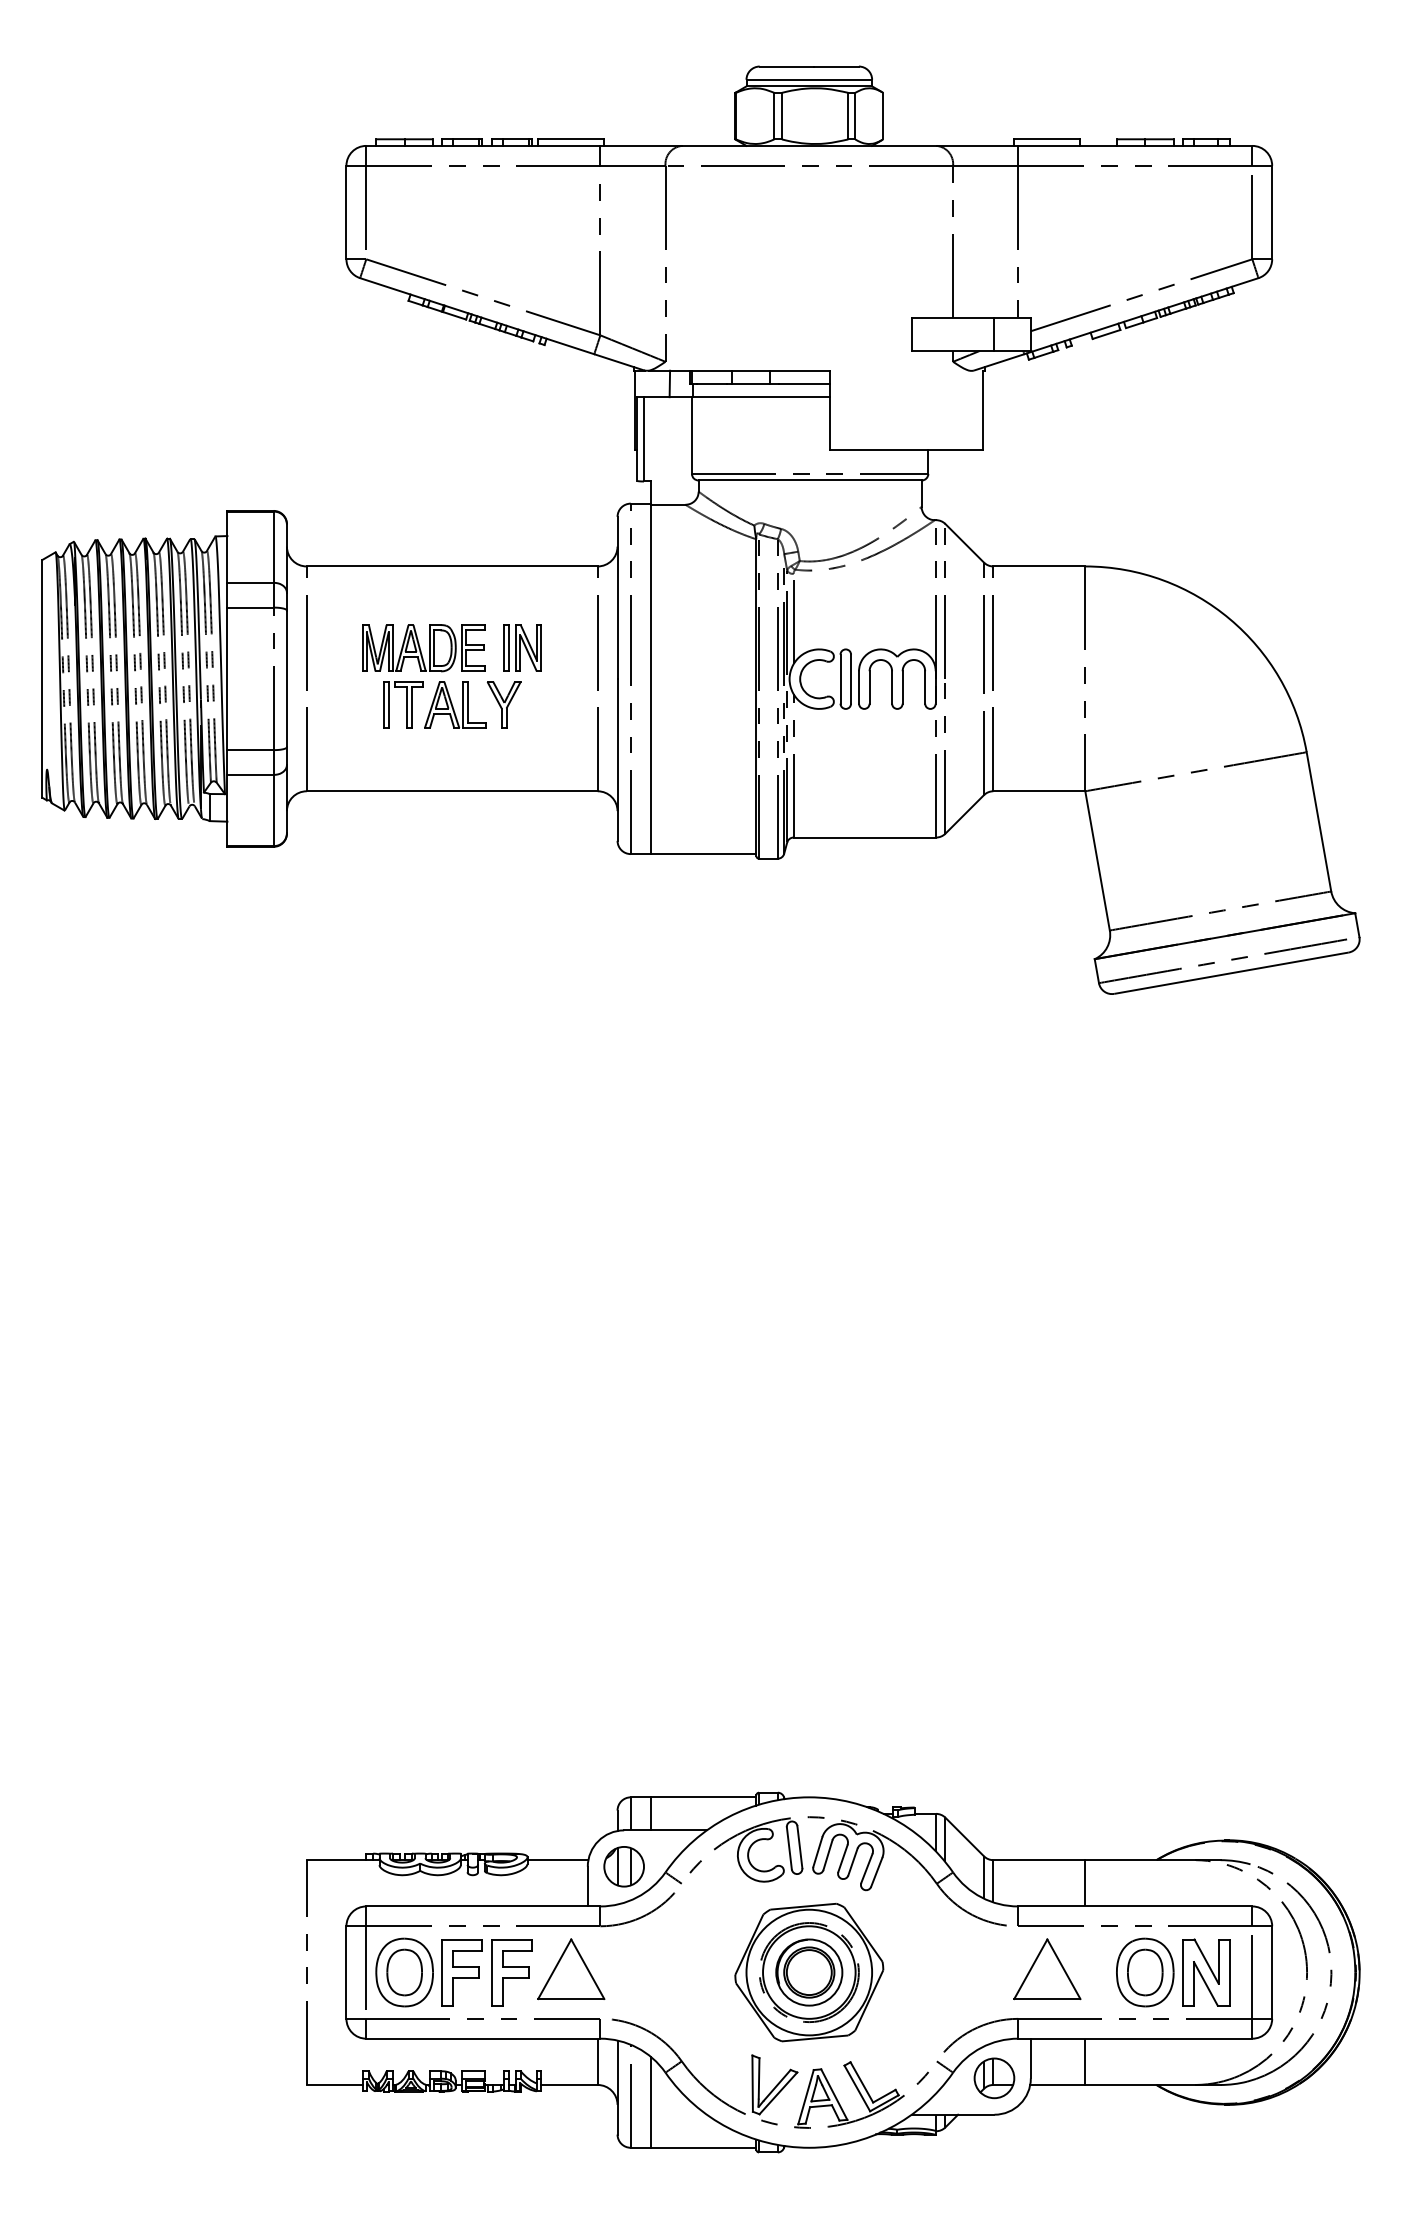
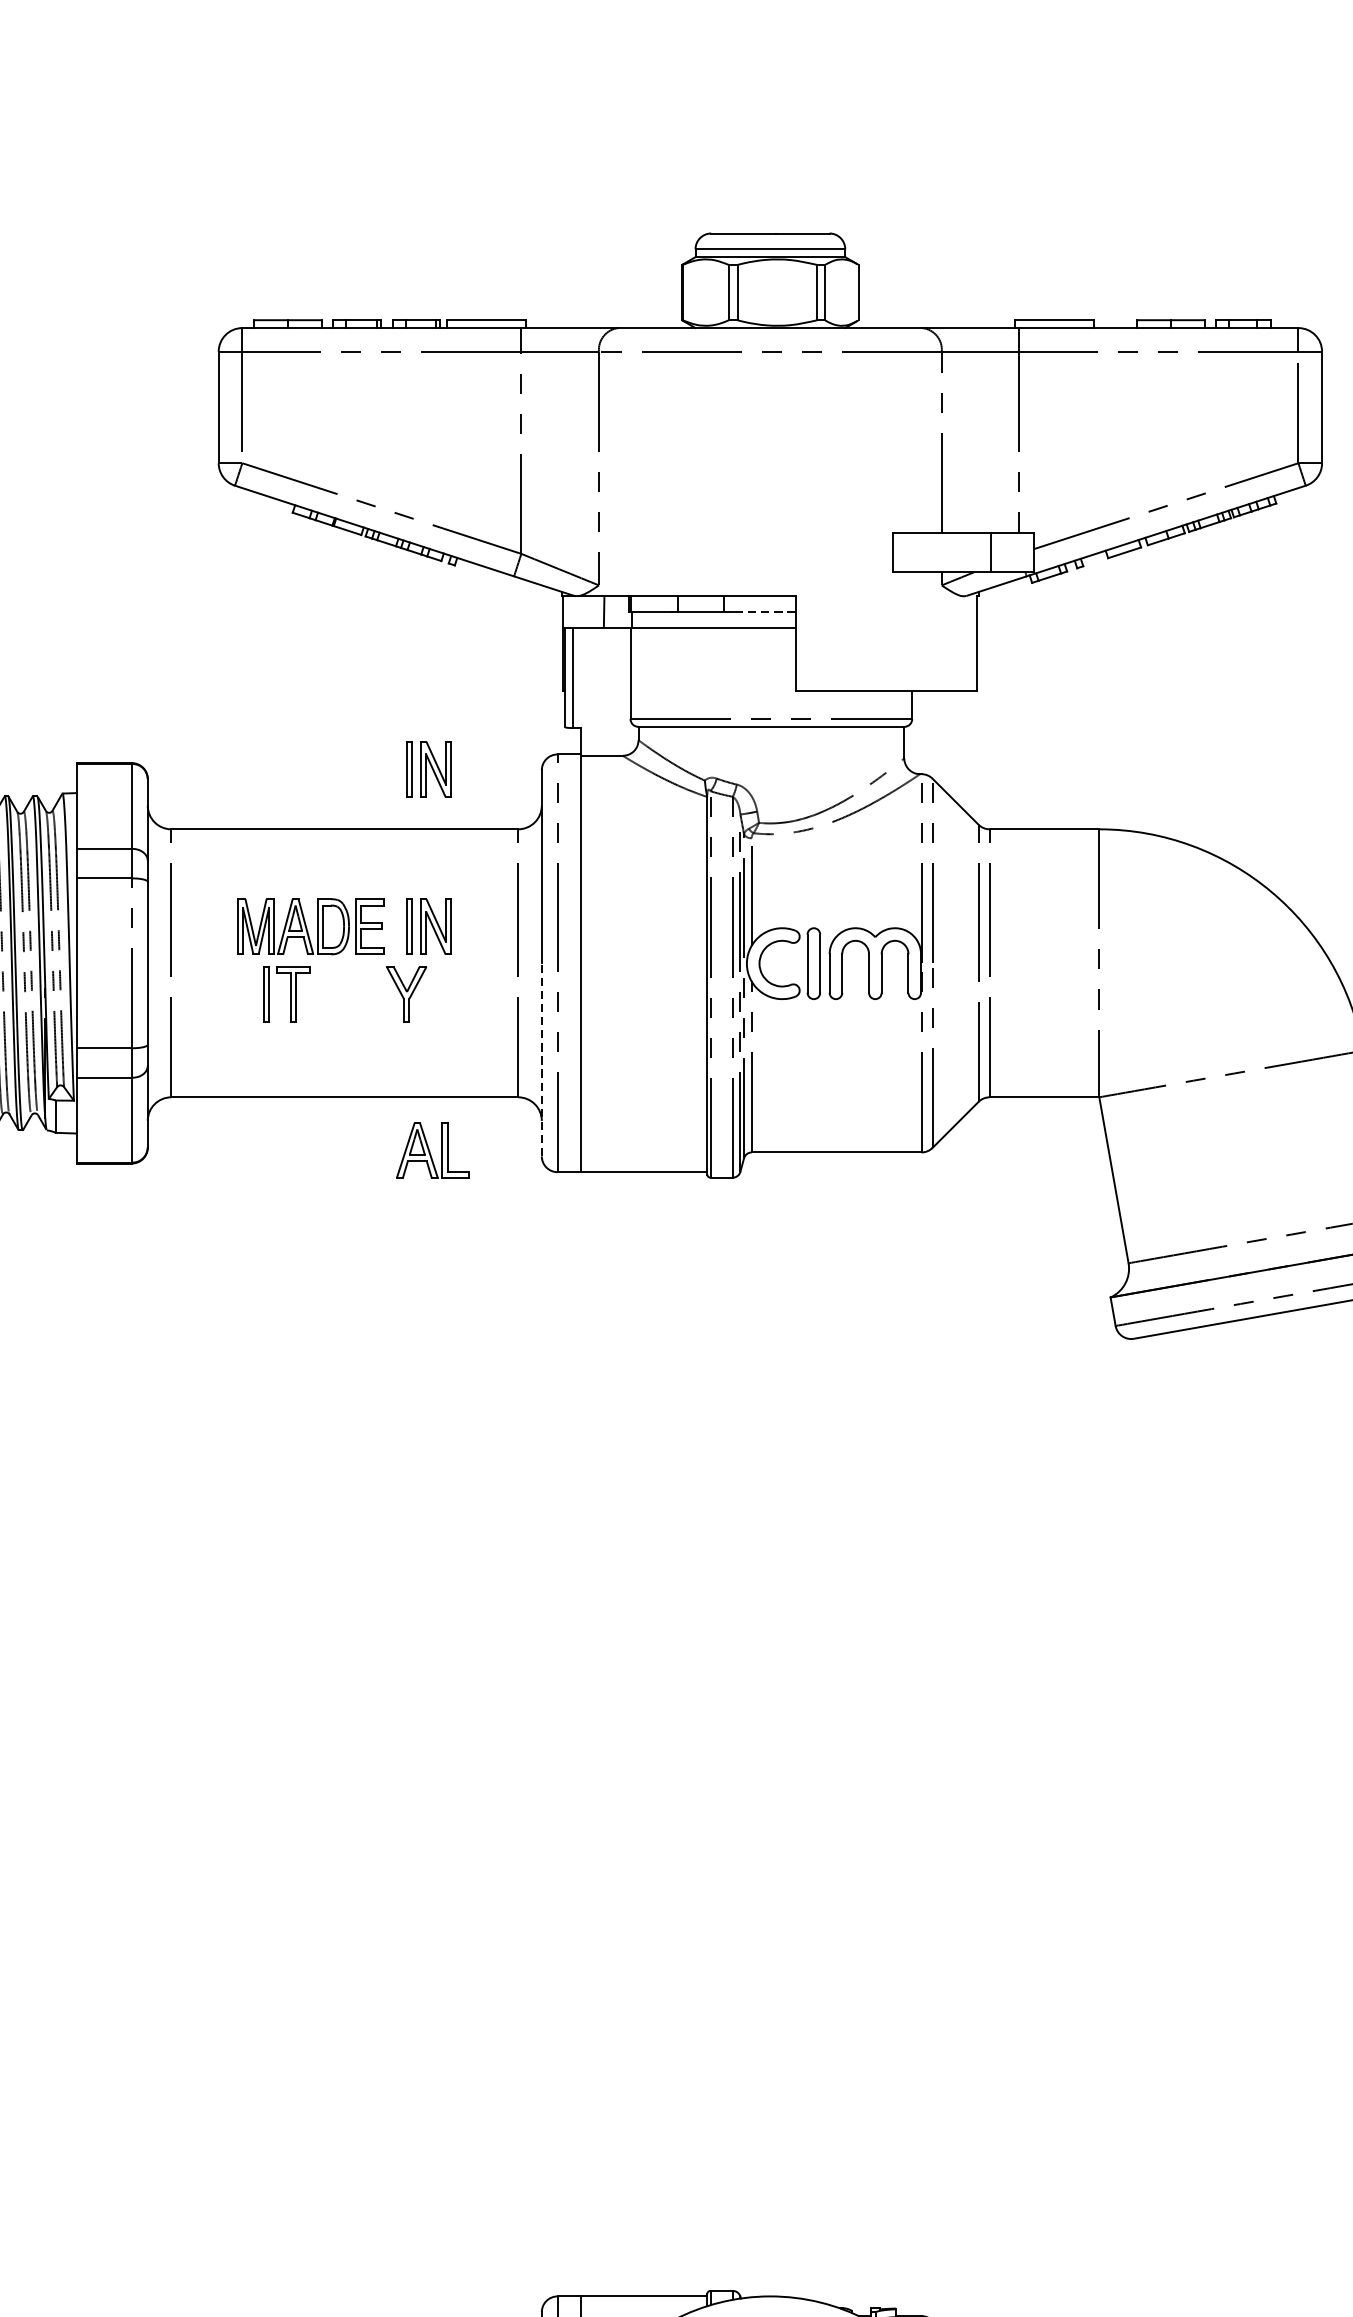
line: (804, 383) -> (764, 611), solid -> dashed
part: (522, 515) -> (428, 768), added
part: (455, 704) -> (433, 1150), moved
line: (617, 759) -> (541, 1059), solid -> dashed

